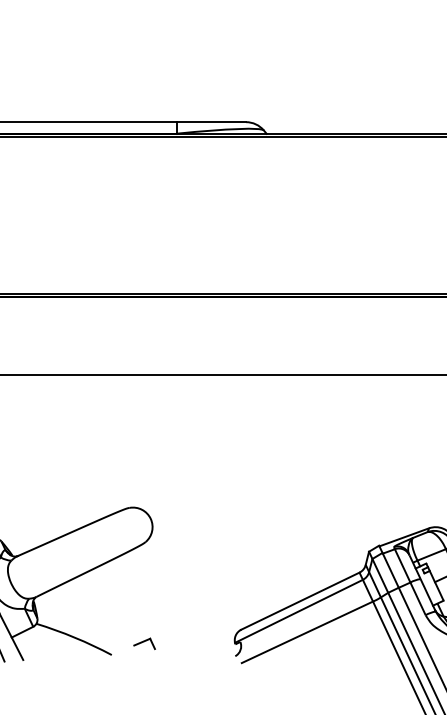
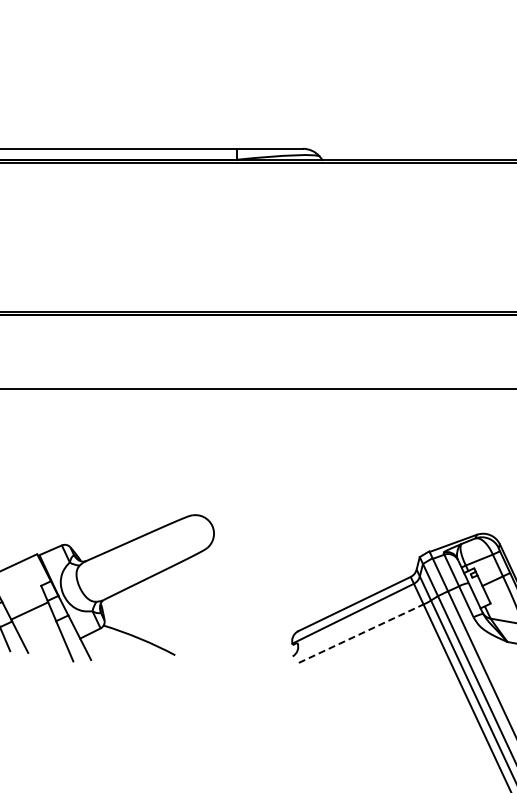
line: (307, 632) -> (361, 633), solid -> dashed
part: (144, 643) -> (206, 644), removed

